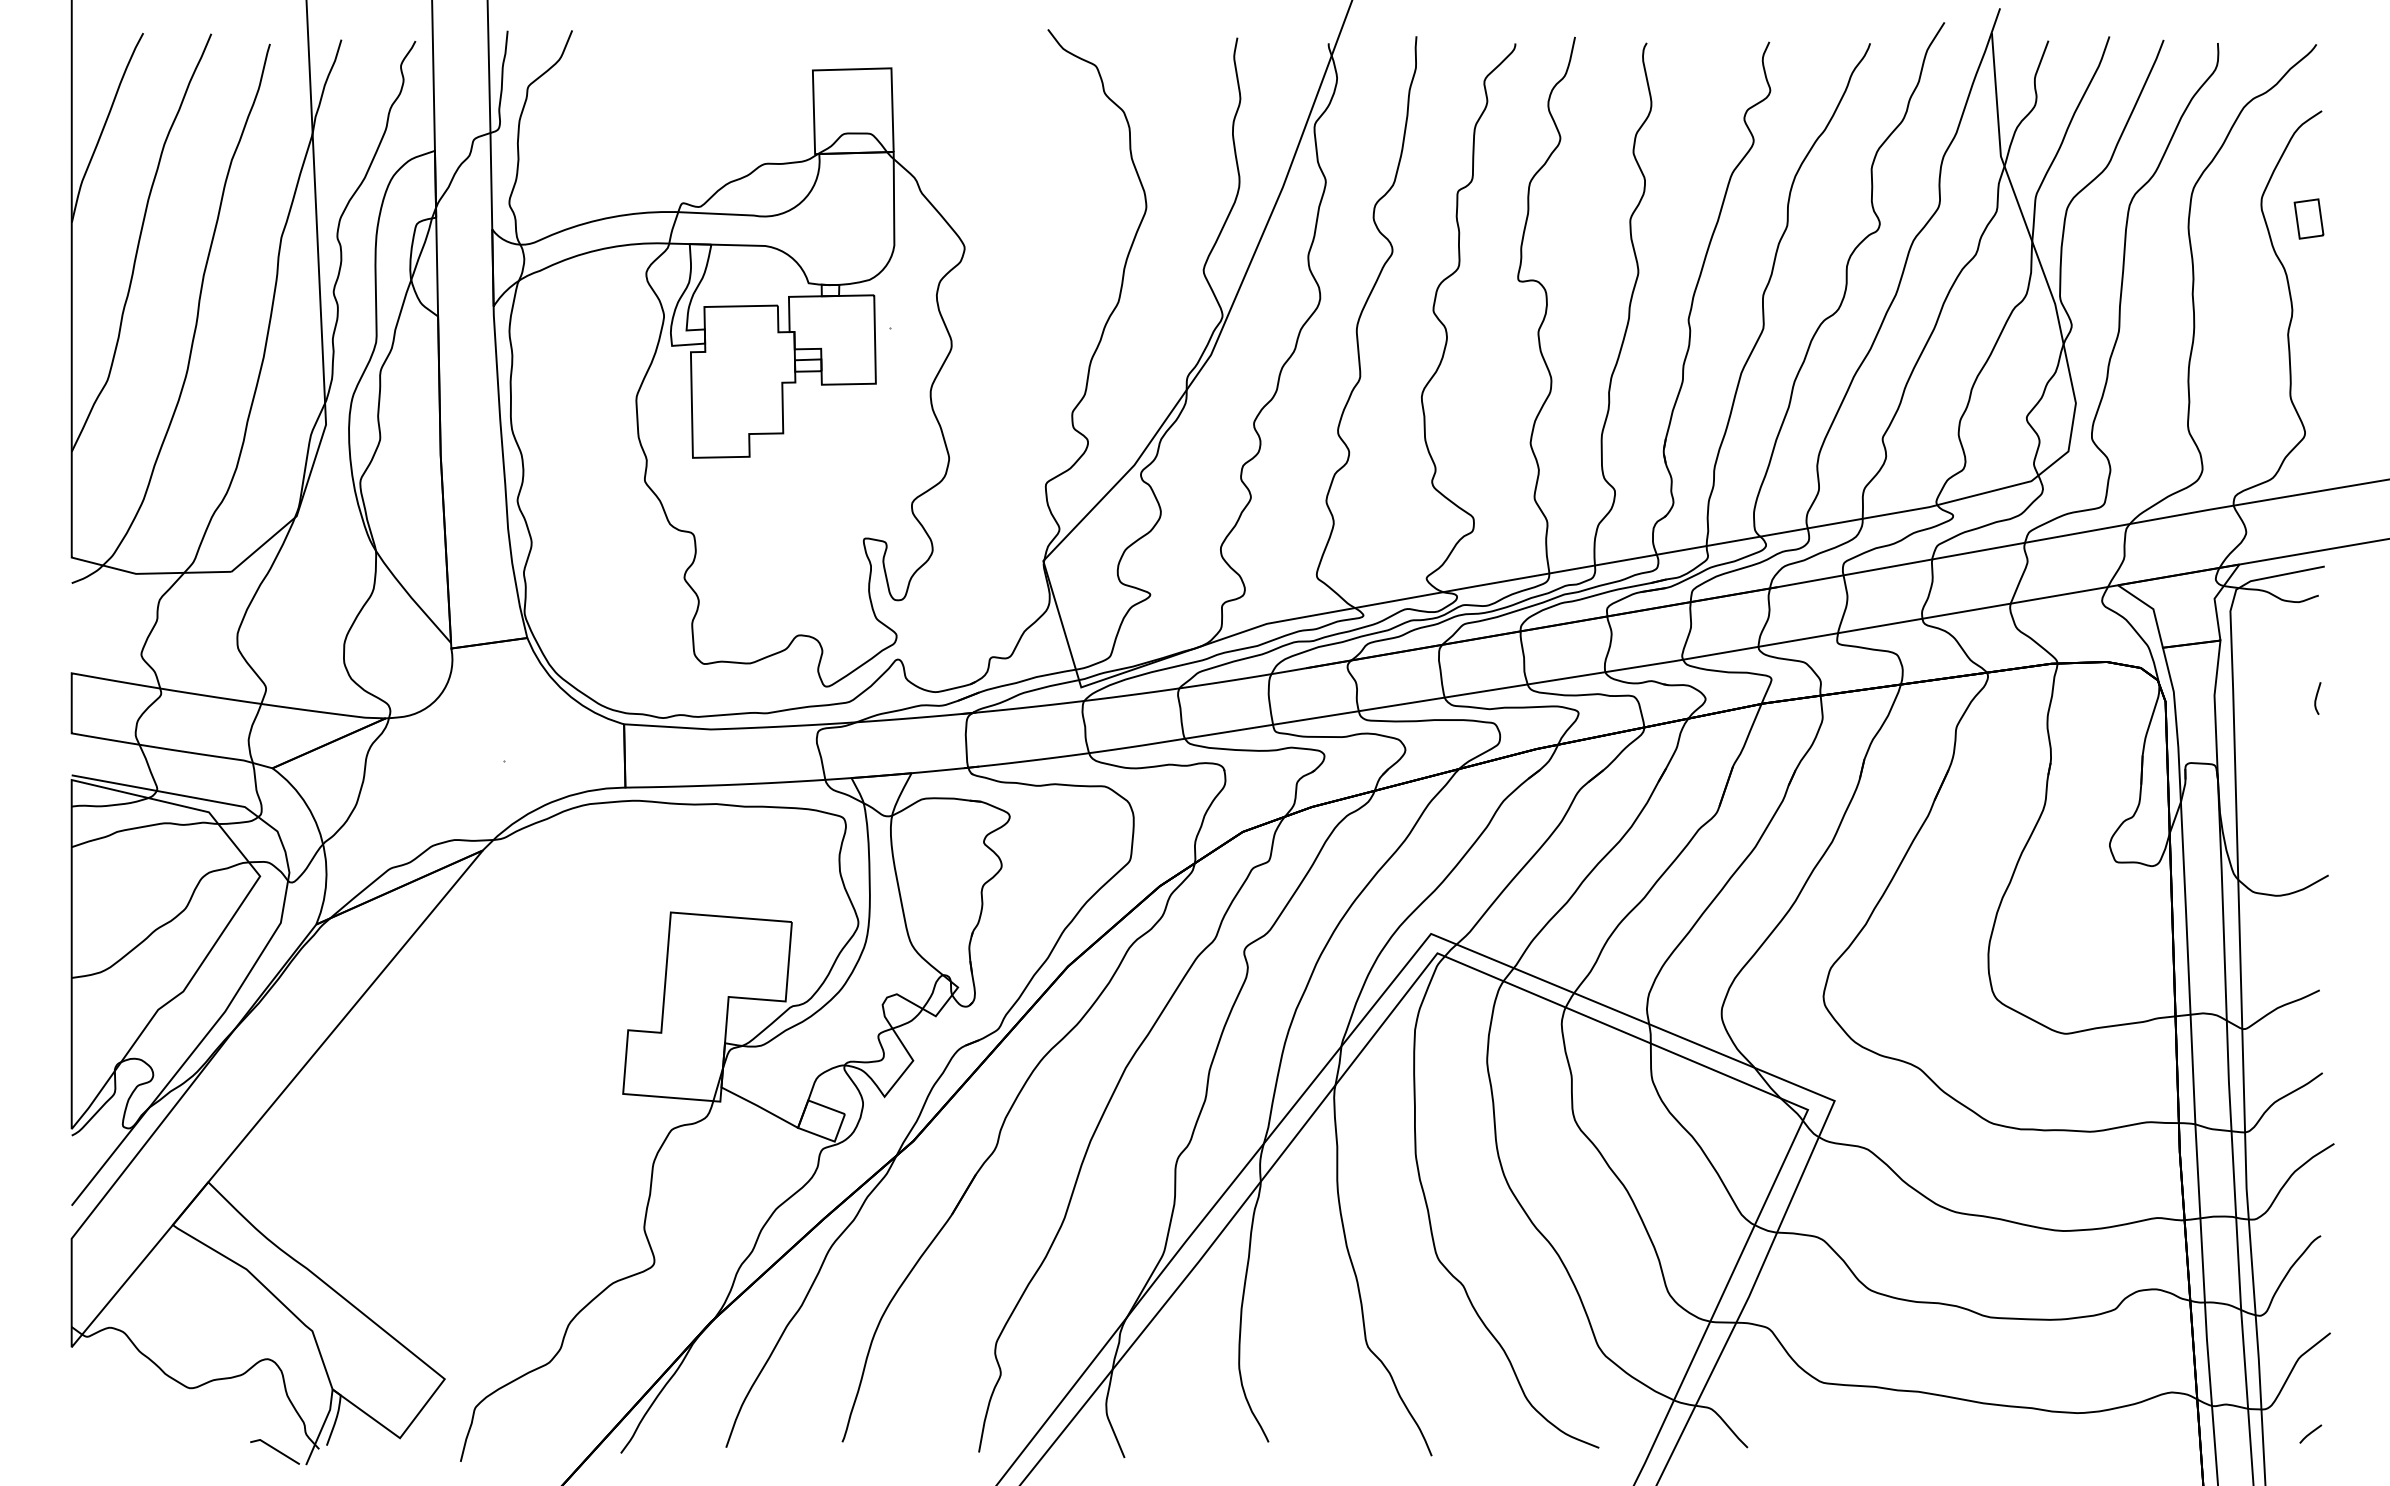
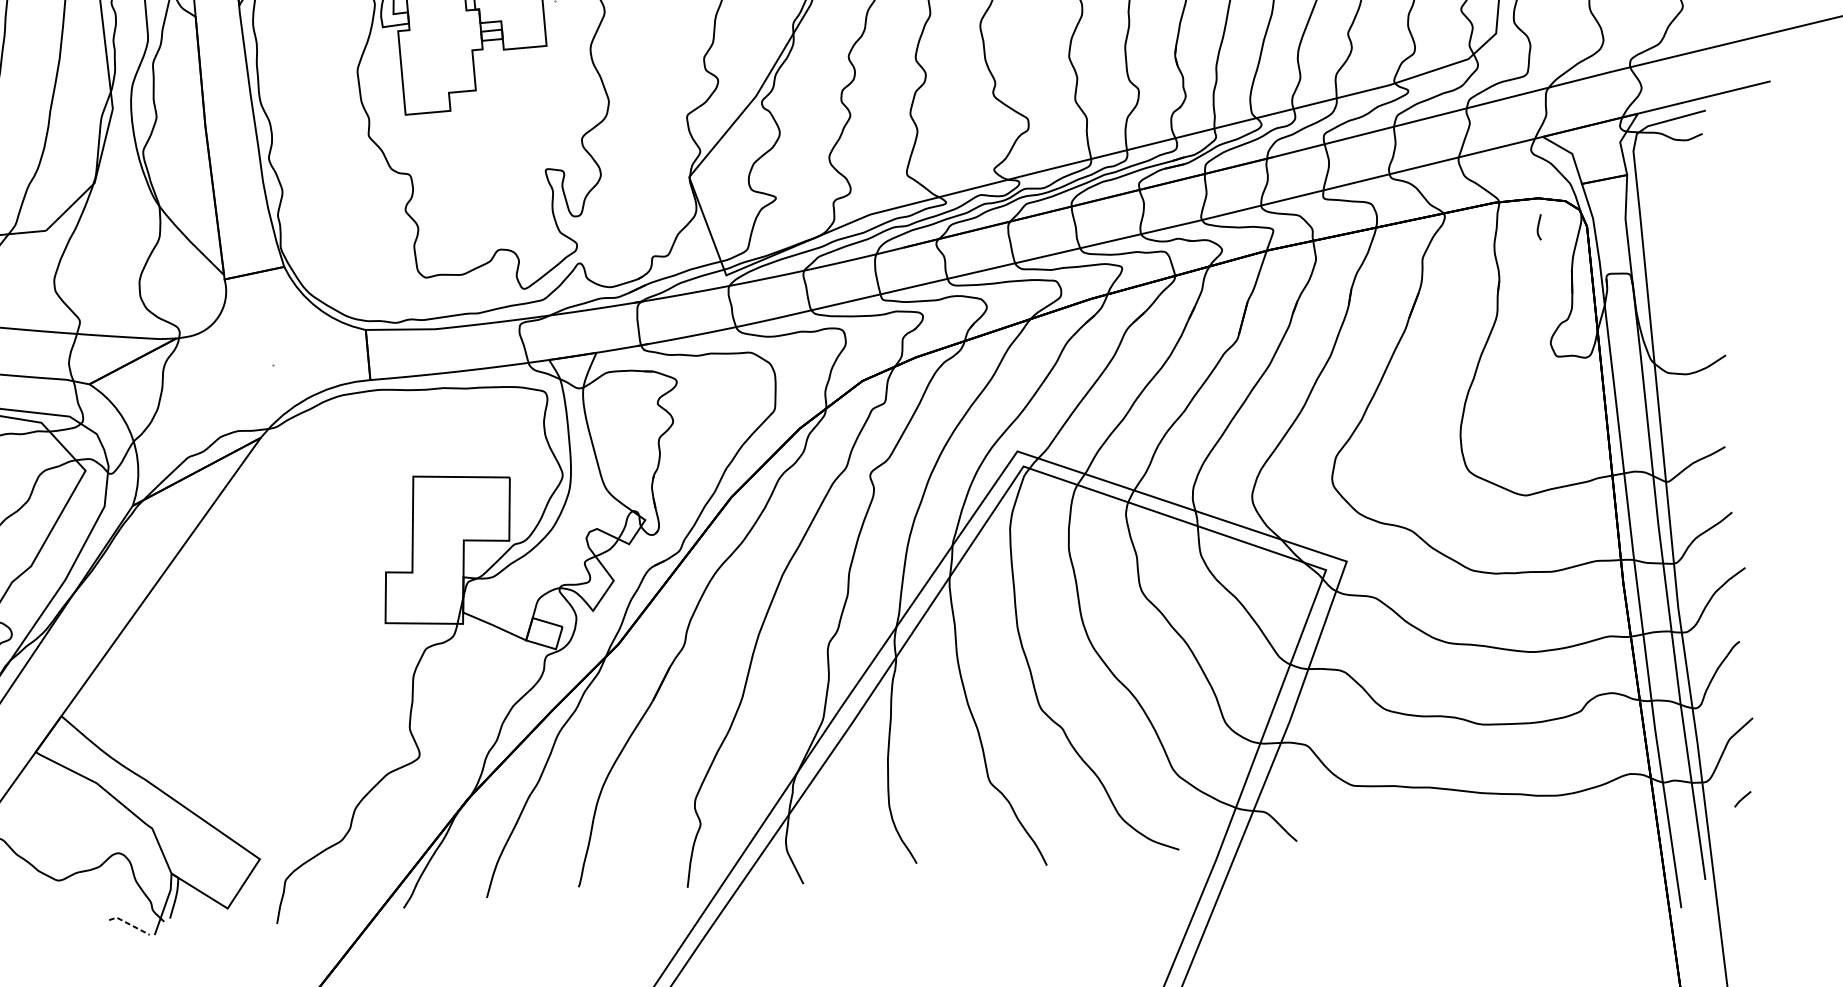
curve: (2317, 697) -> (1539, 226), moved
line: (275, 1449) -> (129, 924), solid -> dashed

